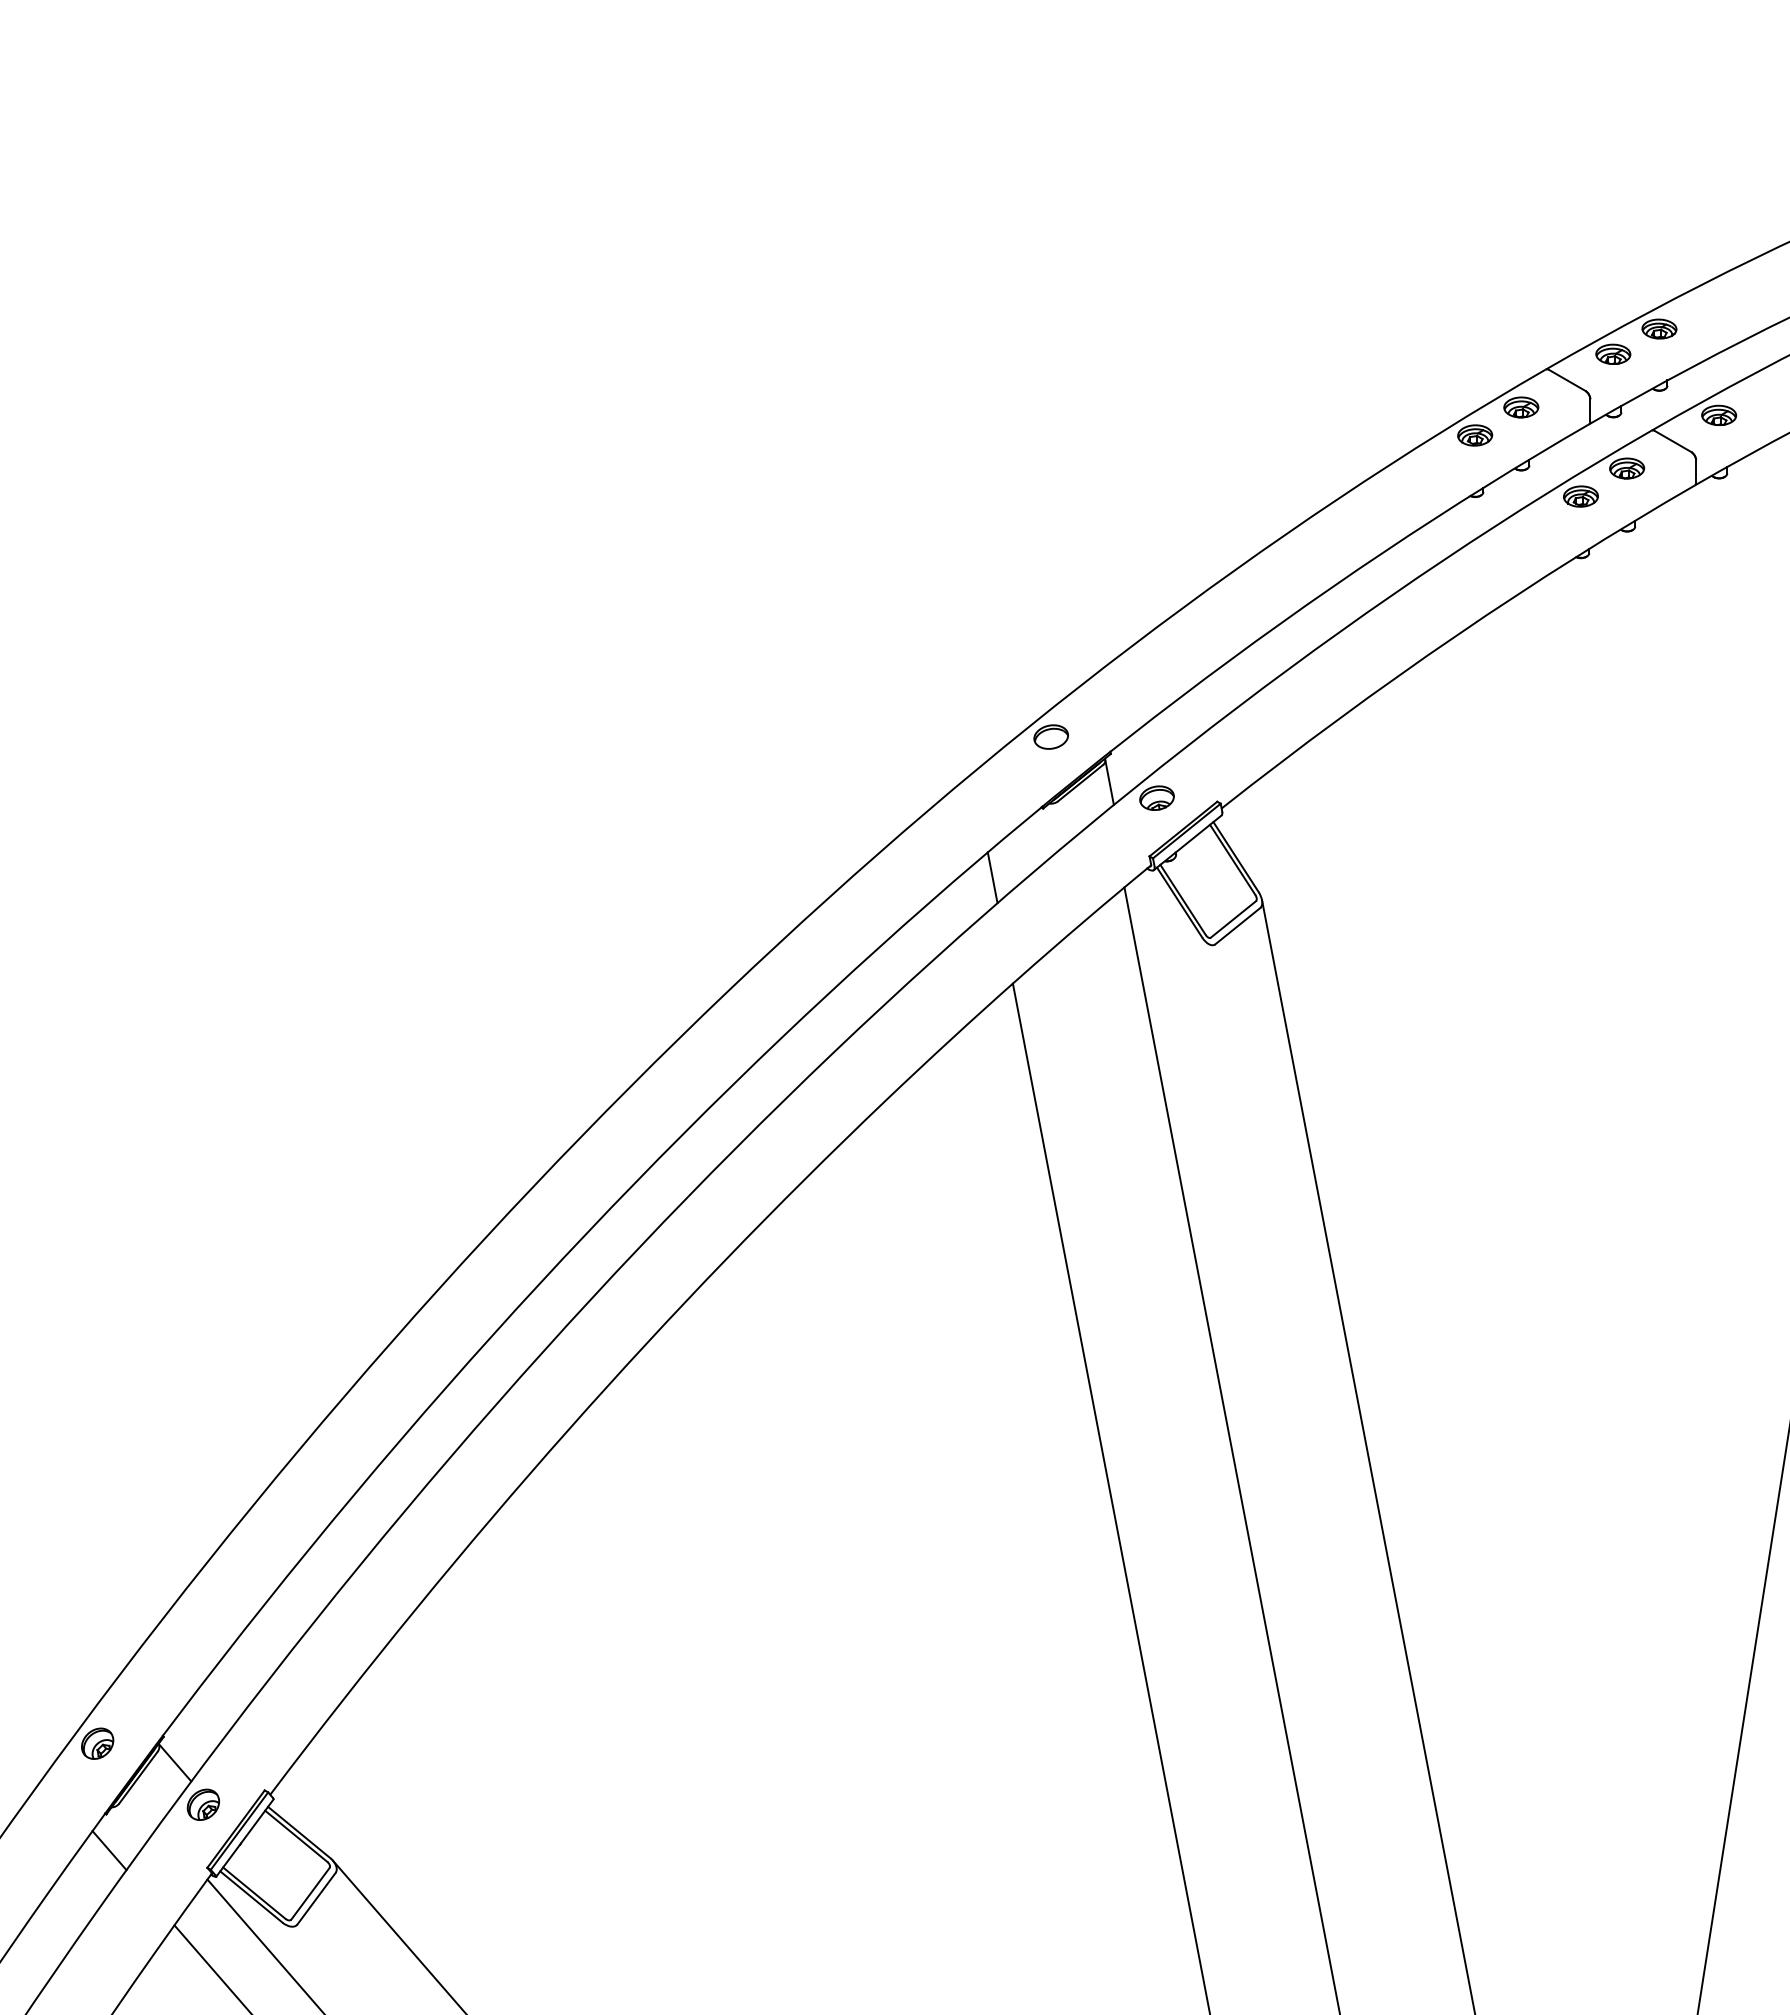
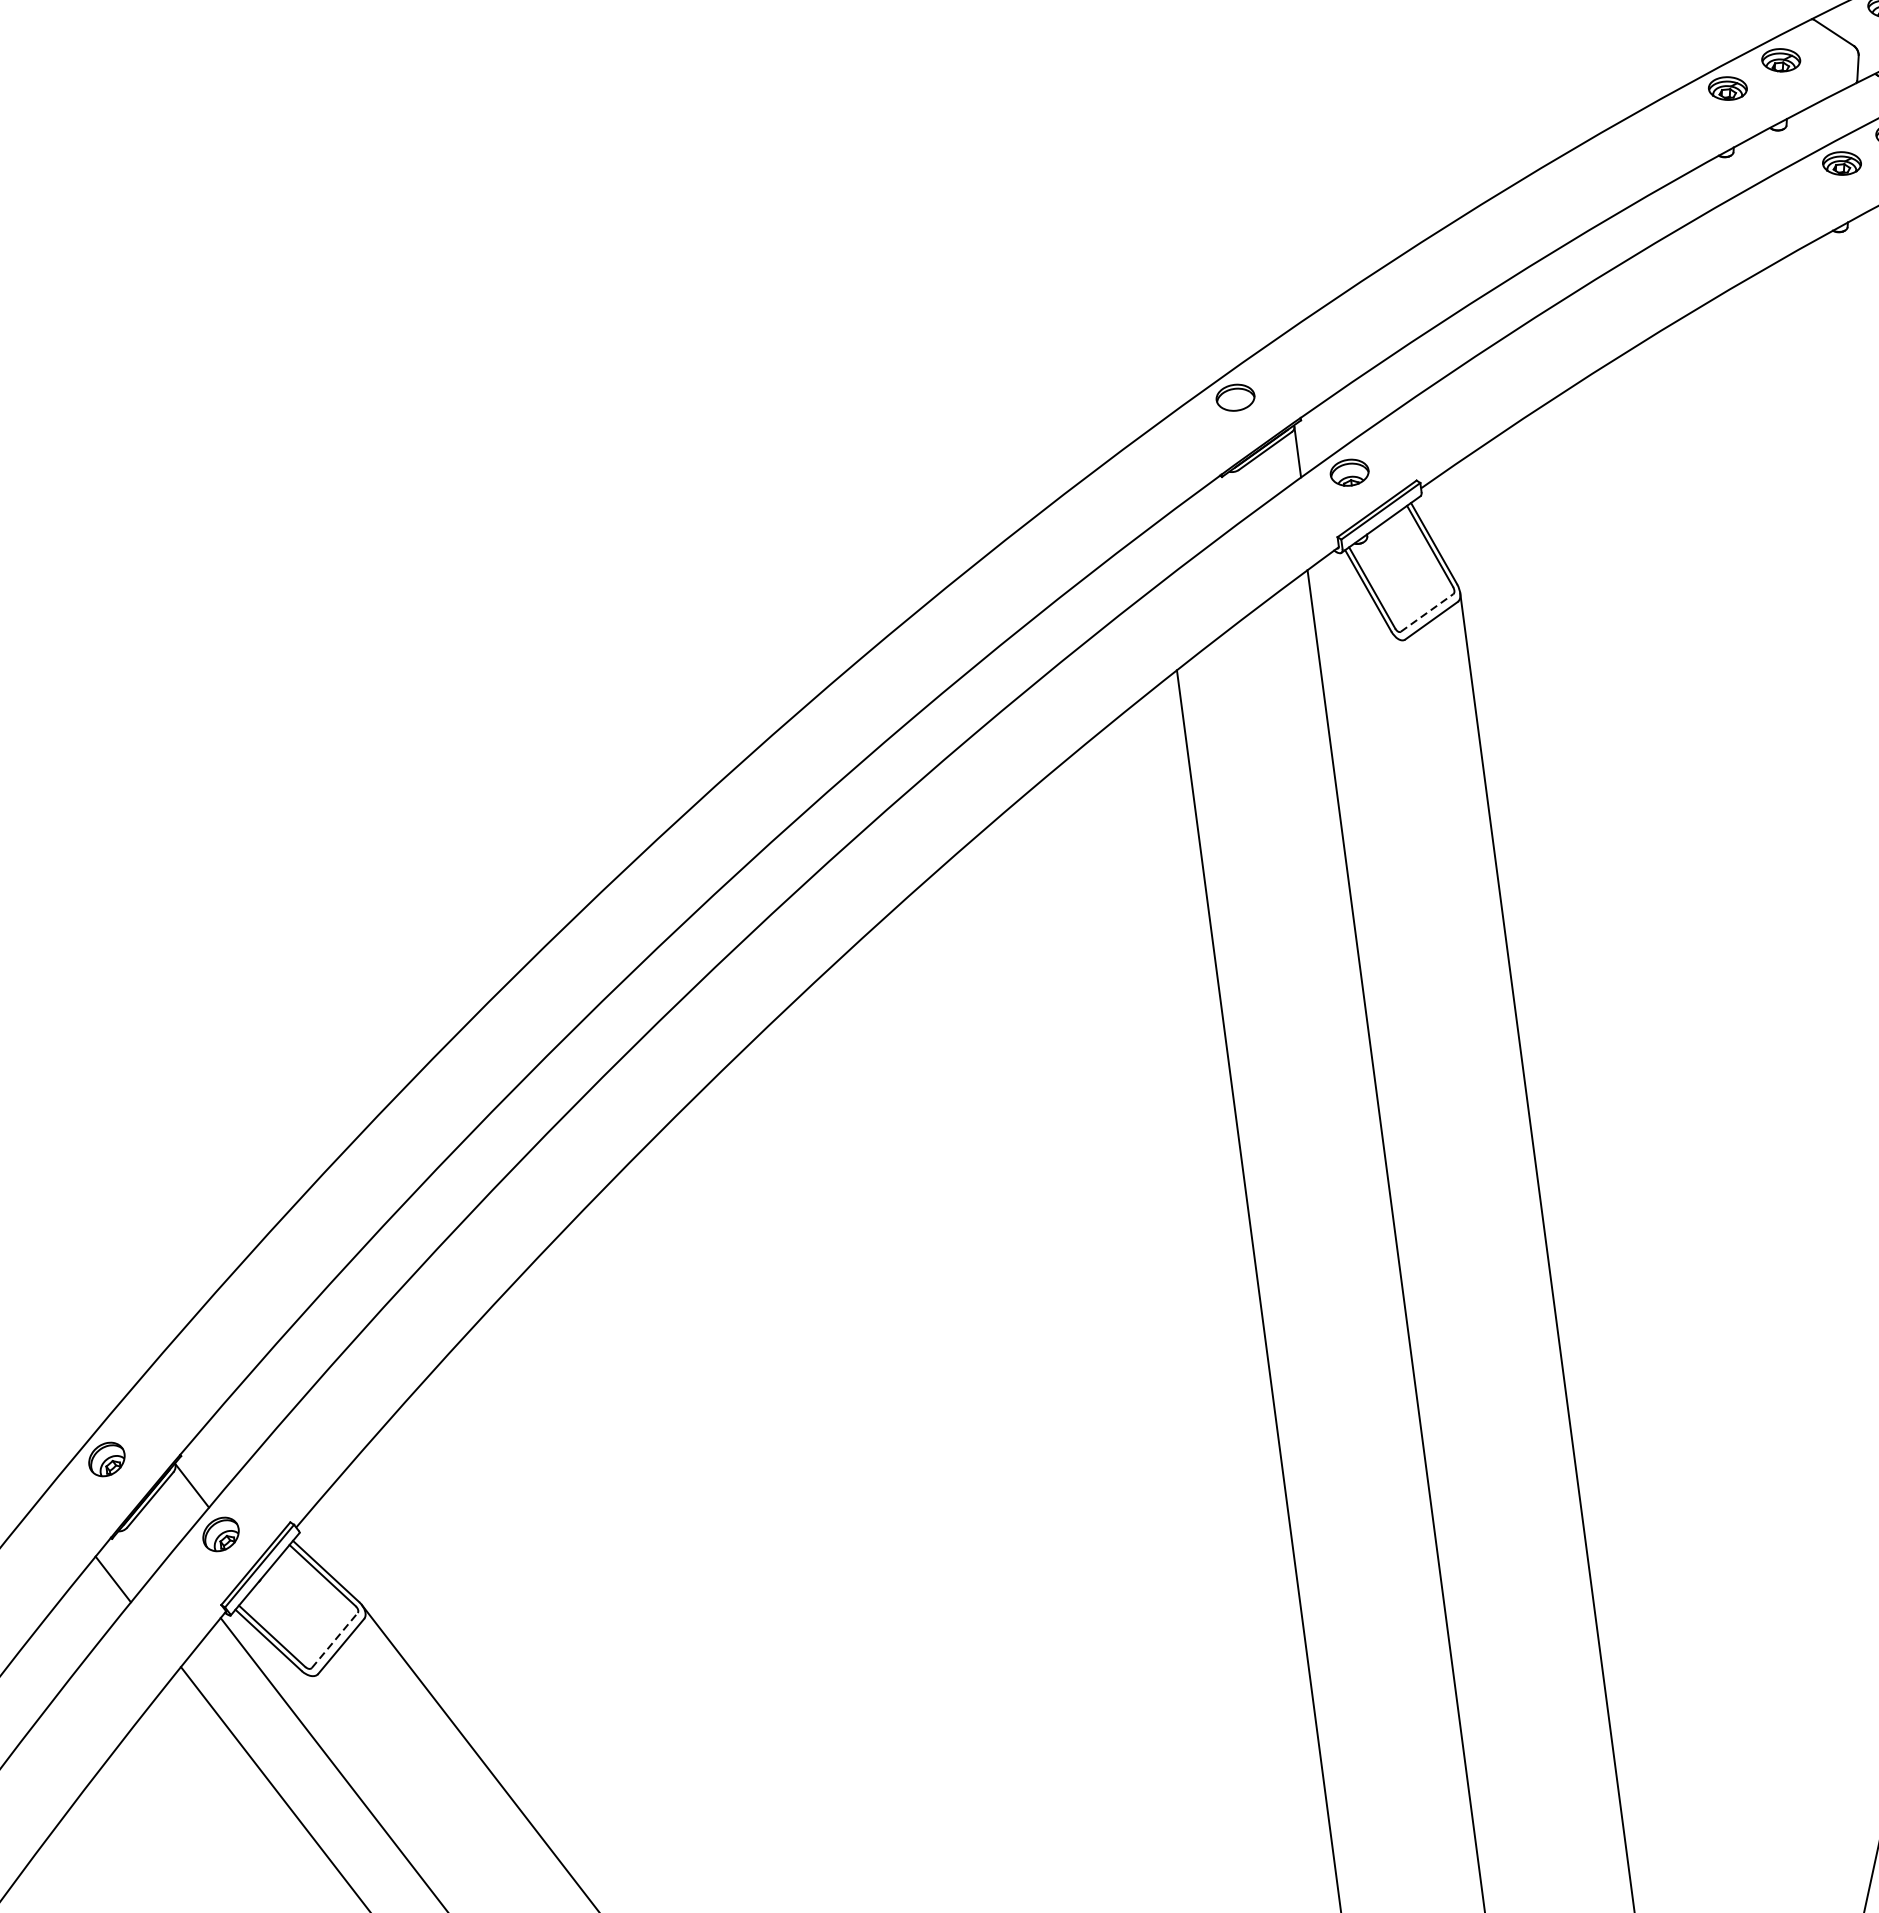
line: (992, 877) -> (1161, 550), removed
line: (1233, 919) -> (1427, 612), solid -> dashed
line: (310, 1893) -> (334, 1640), solid -> dashed

